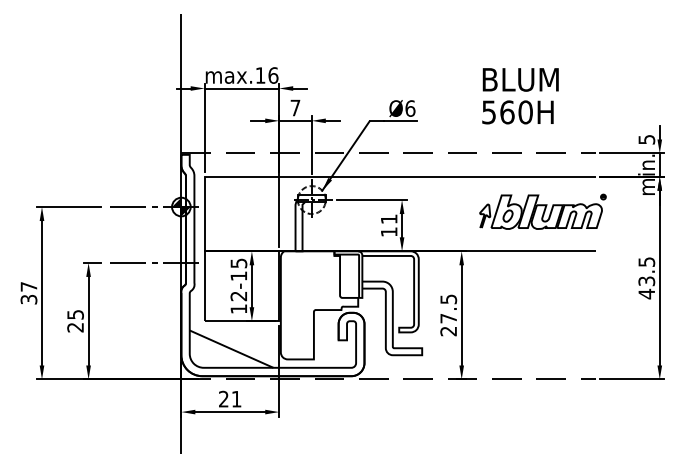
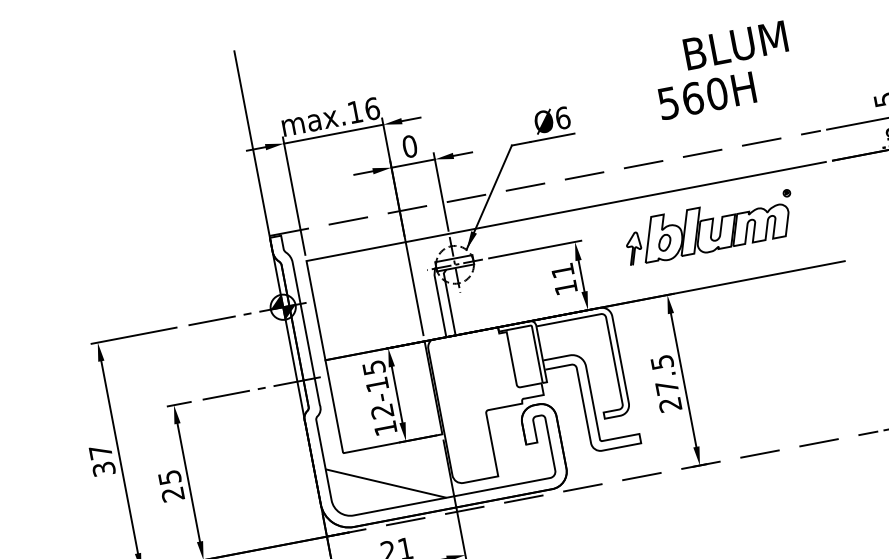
text: (520, 79) -> (735, 45), moved
text: (295, 107) -> (409, 145), 7 -> 0
part: (542, 211) -> (709, 227), moved

